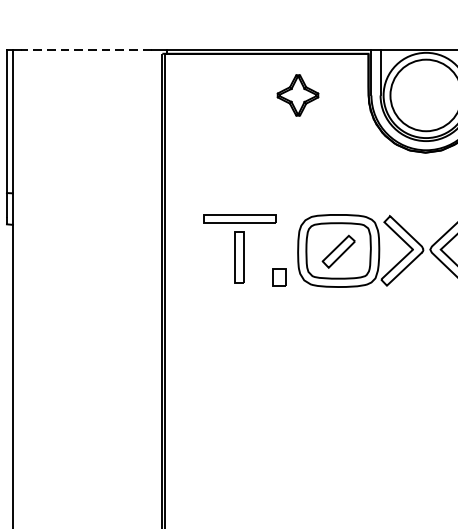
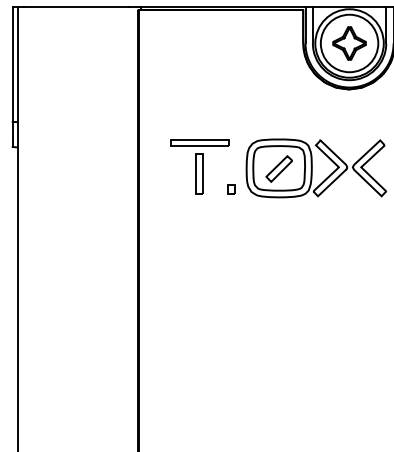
line: (86, 49) -> (76, 6), dashed -> solid
part: (297, 95) -> (349, 43), moved
part: (279, 277) -> (231, 189), size x0.62

